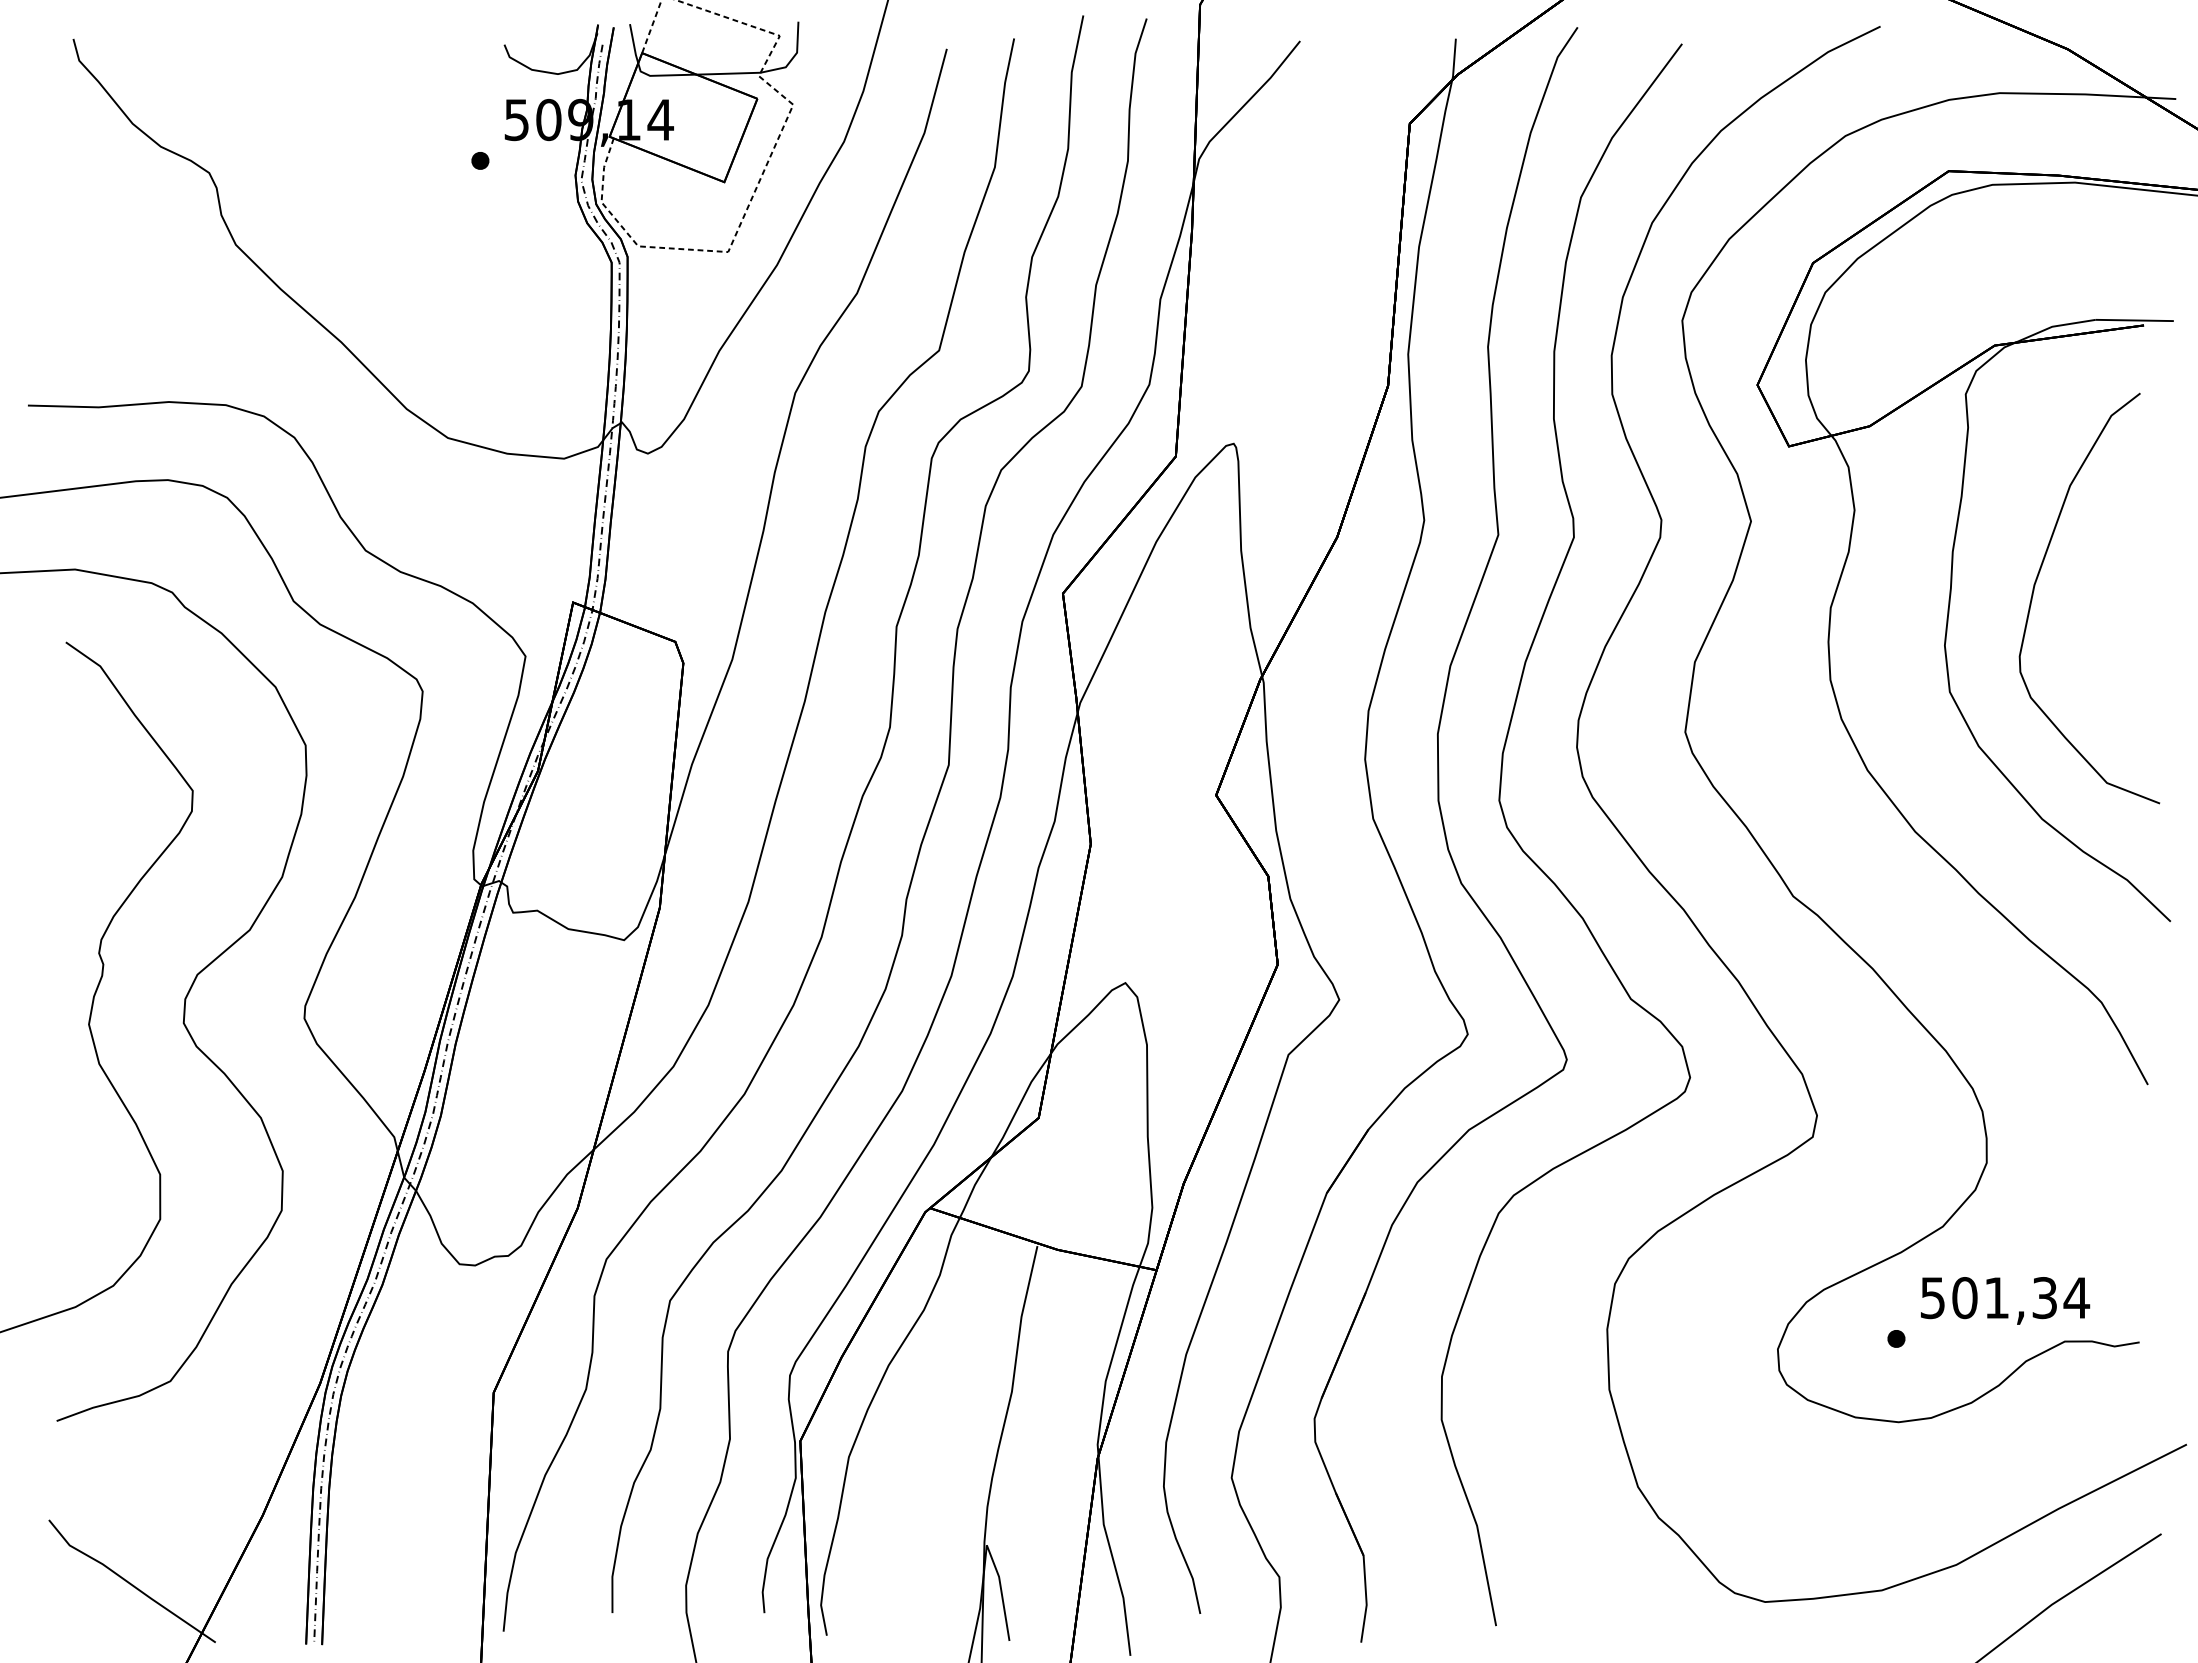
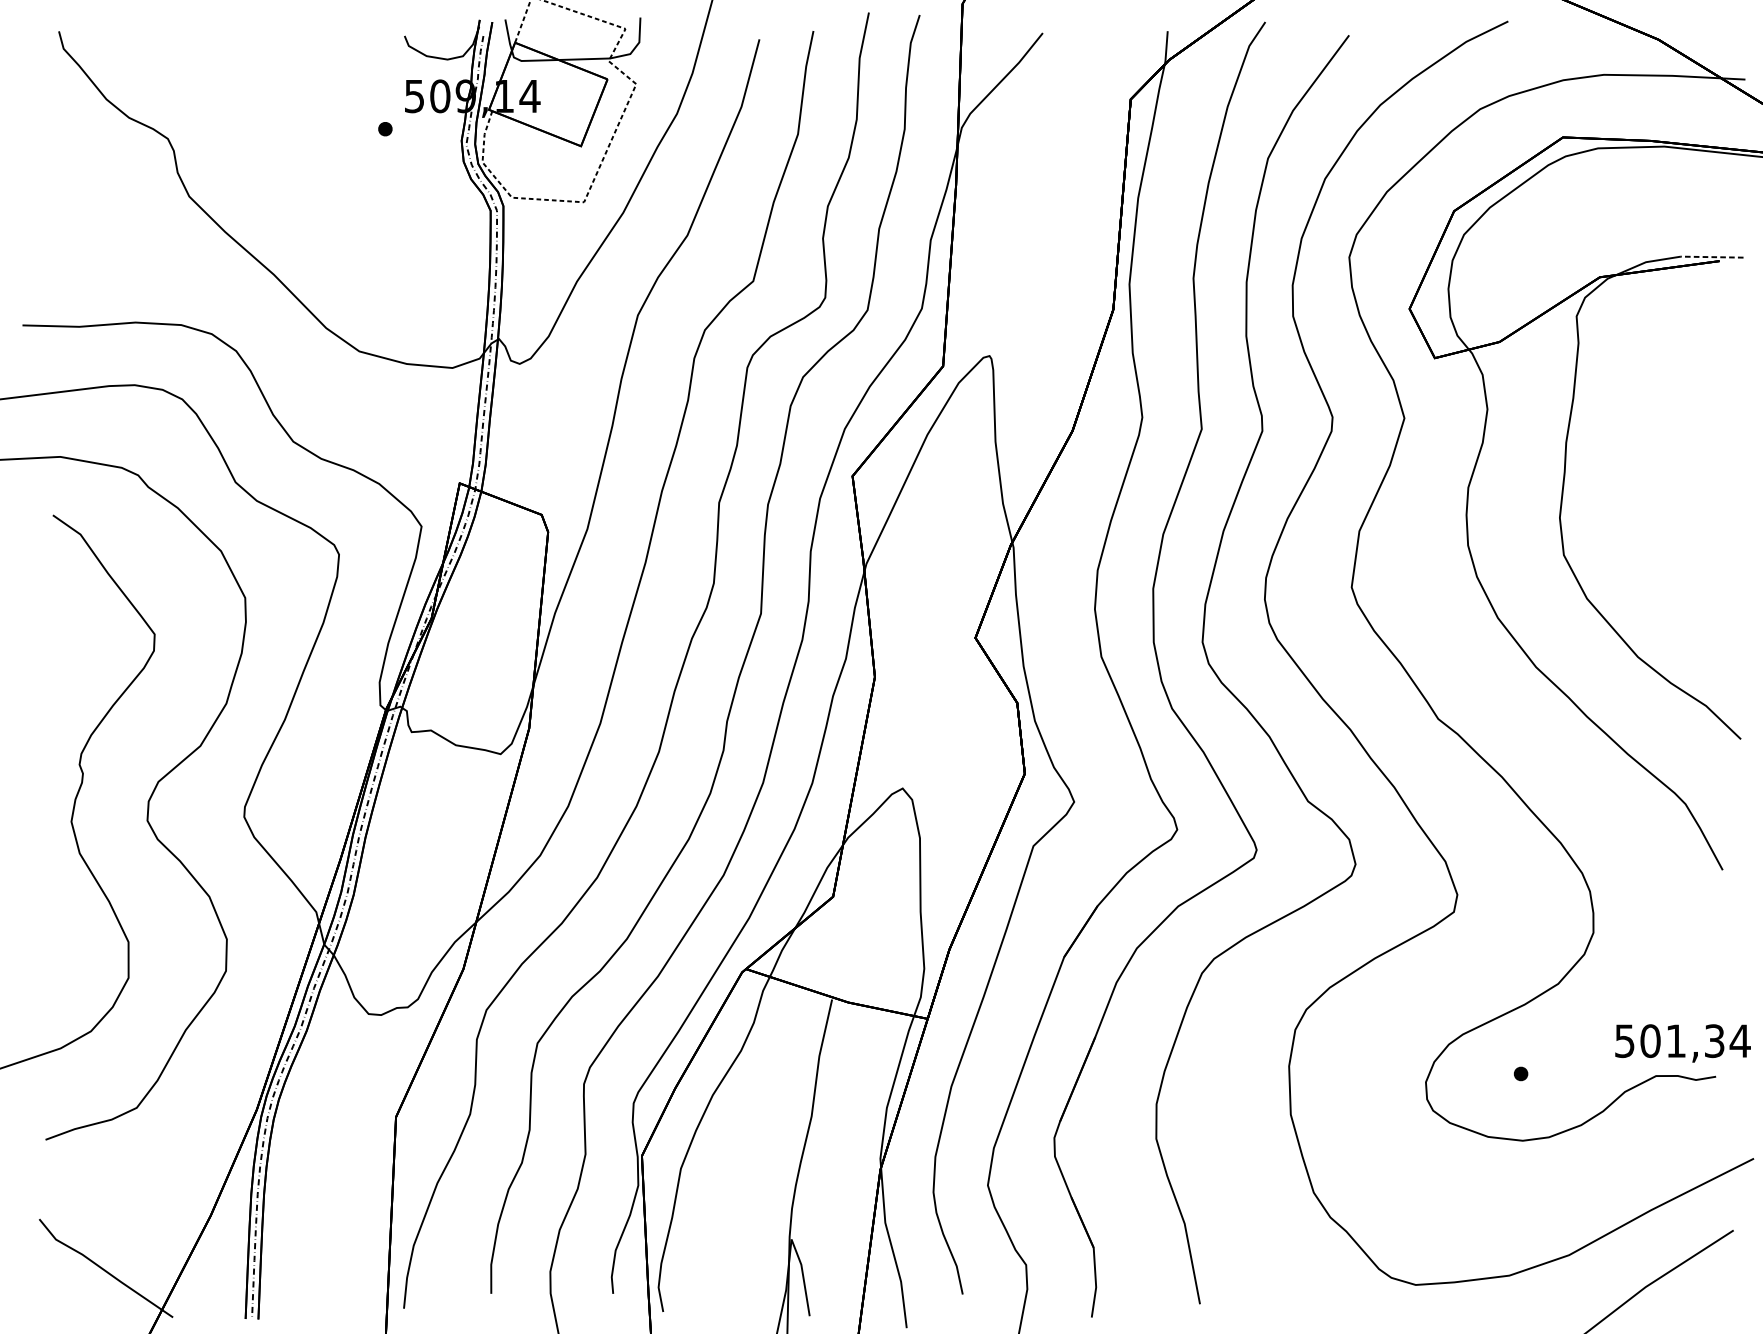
line: (2134, 320) -> (1711, 257), solid -> dashed
curve: (2037, 580) -> (1634, 465), removed
text: (2005, 1300) -> (1683, 1043), moved

